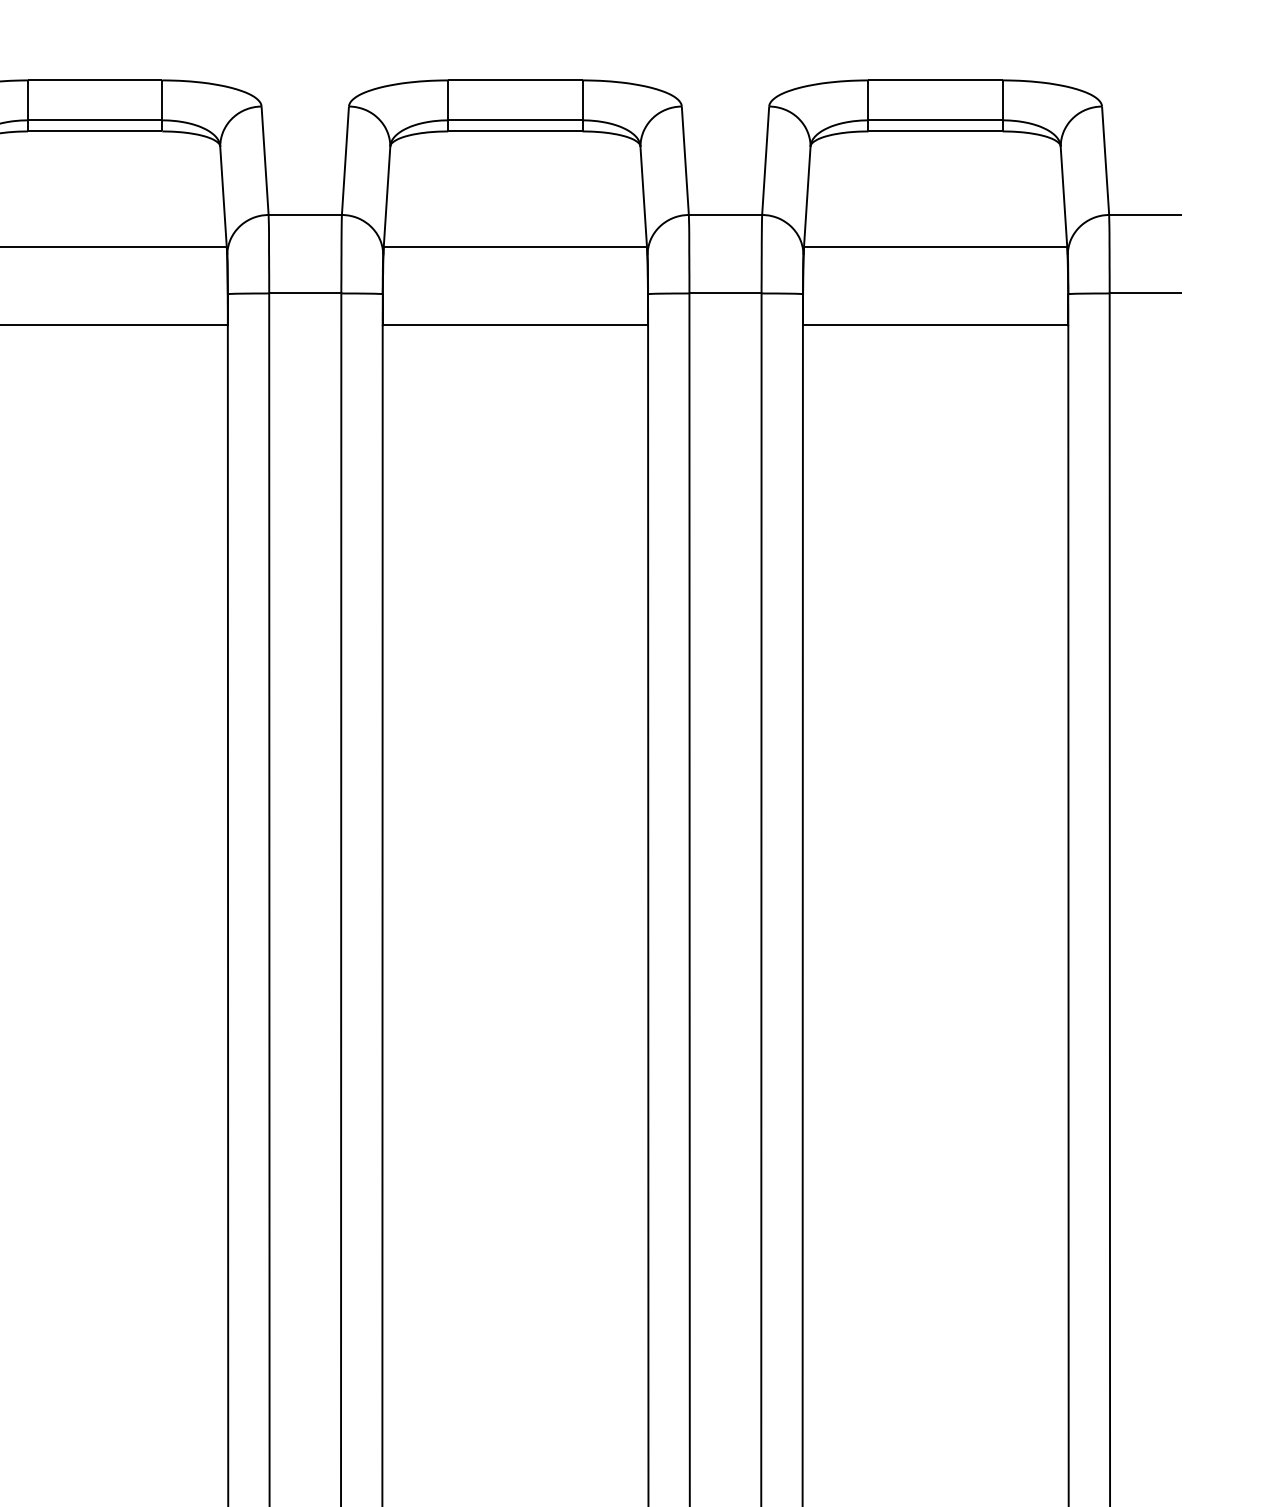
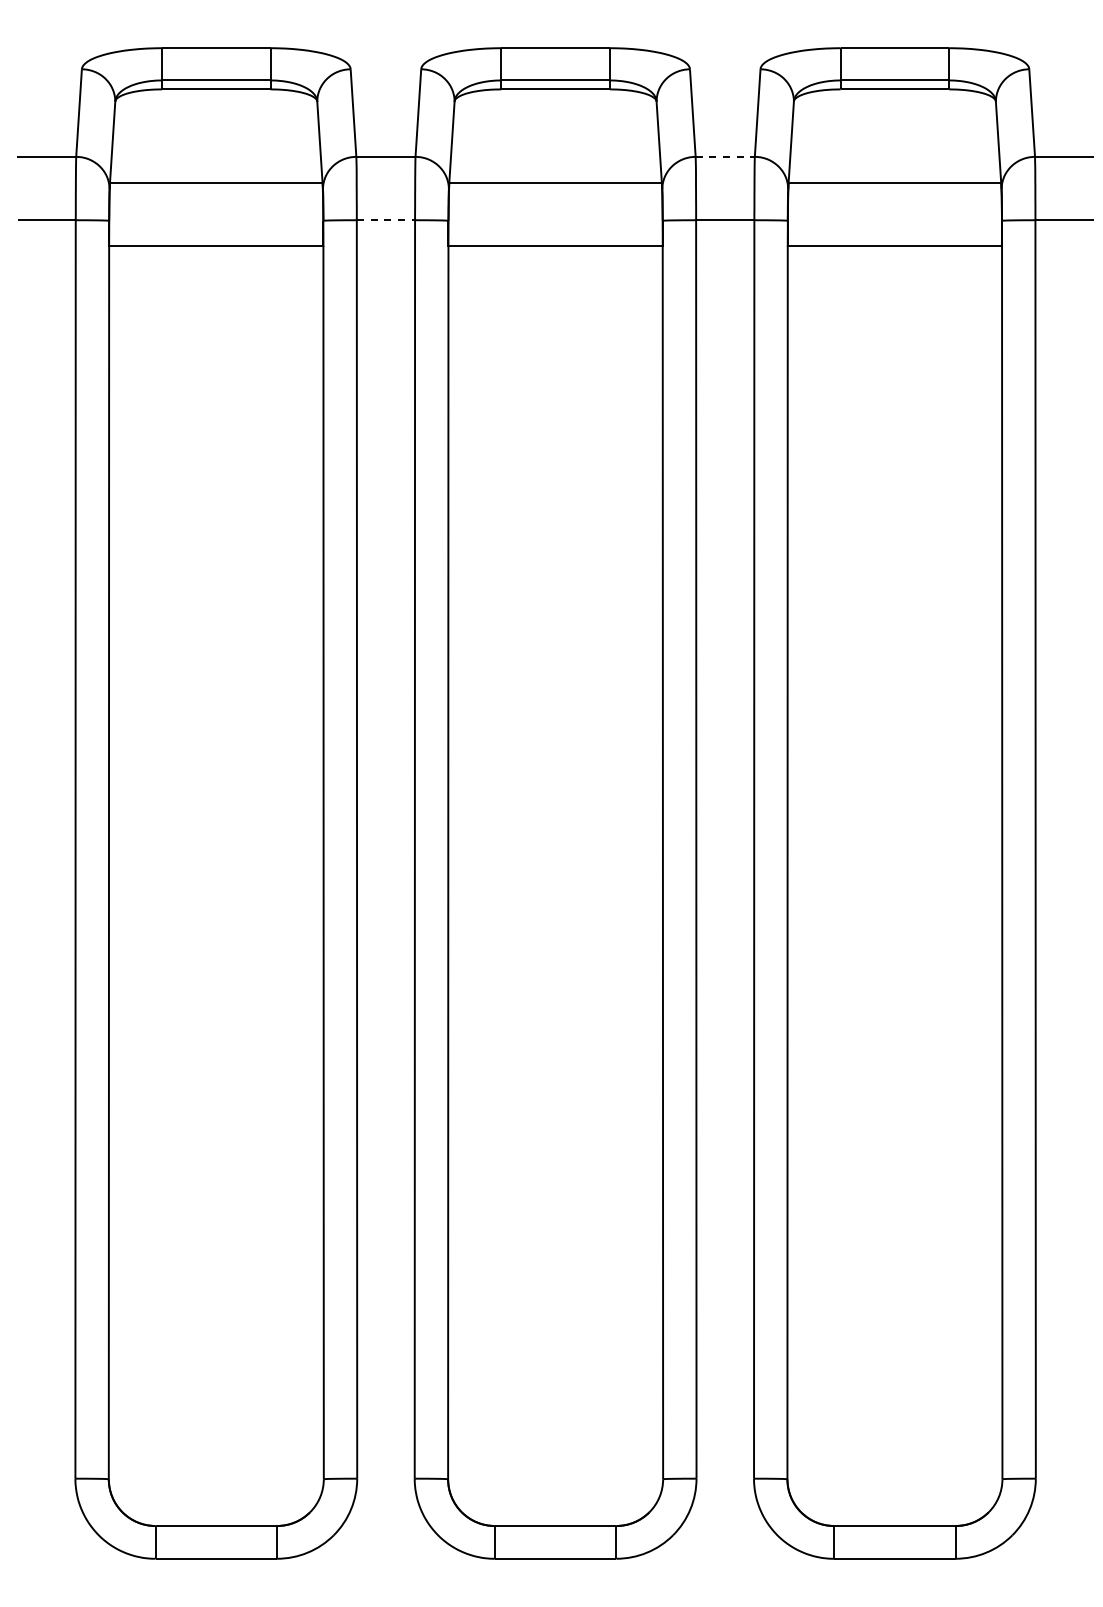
line: (725, 214) -> (725, 156), solid -> dashed
line: (305, 293) -> (386, 220), solid -> dashed

